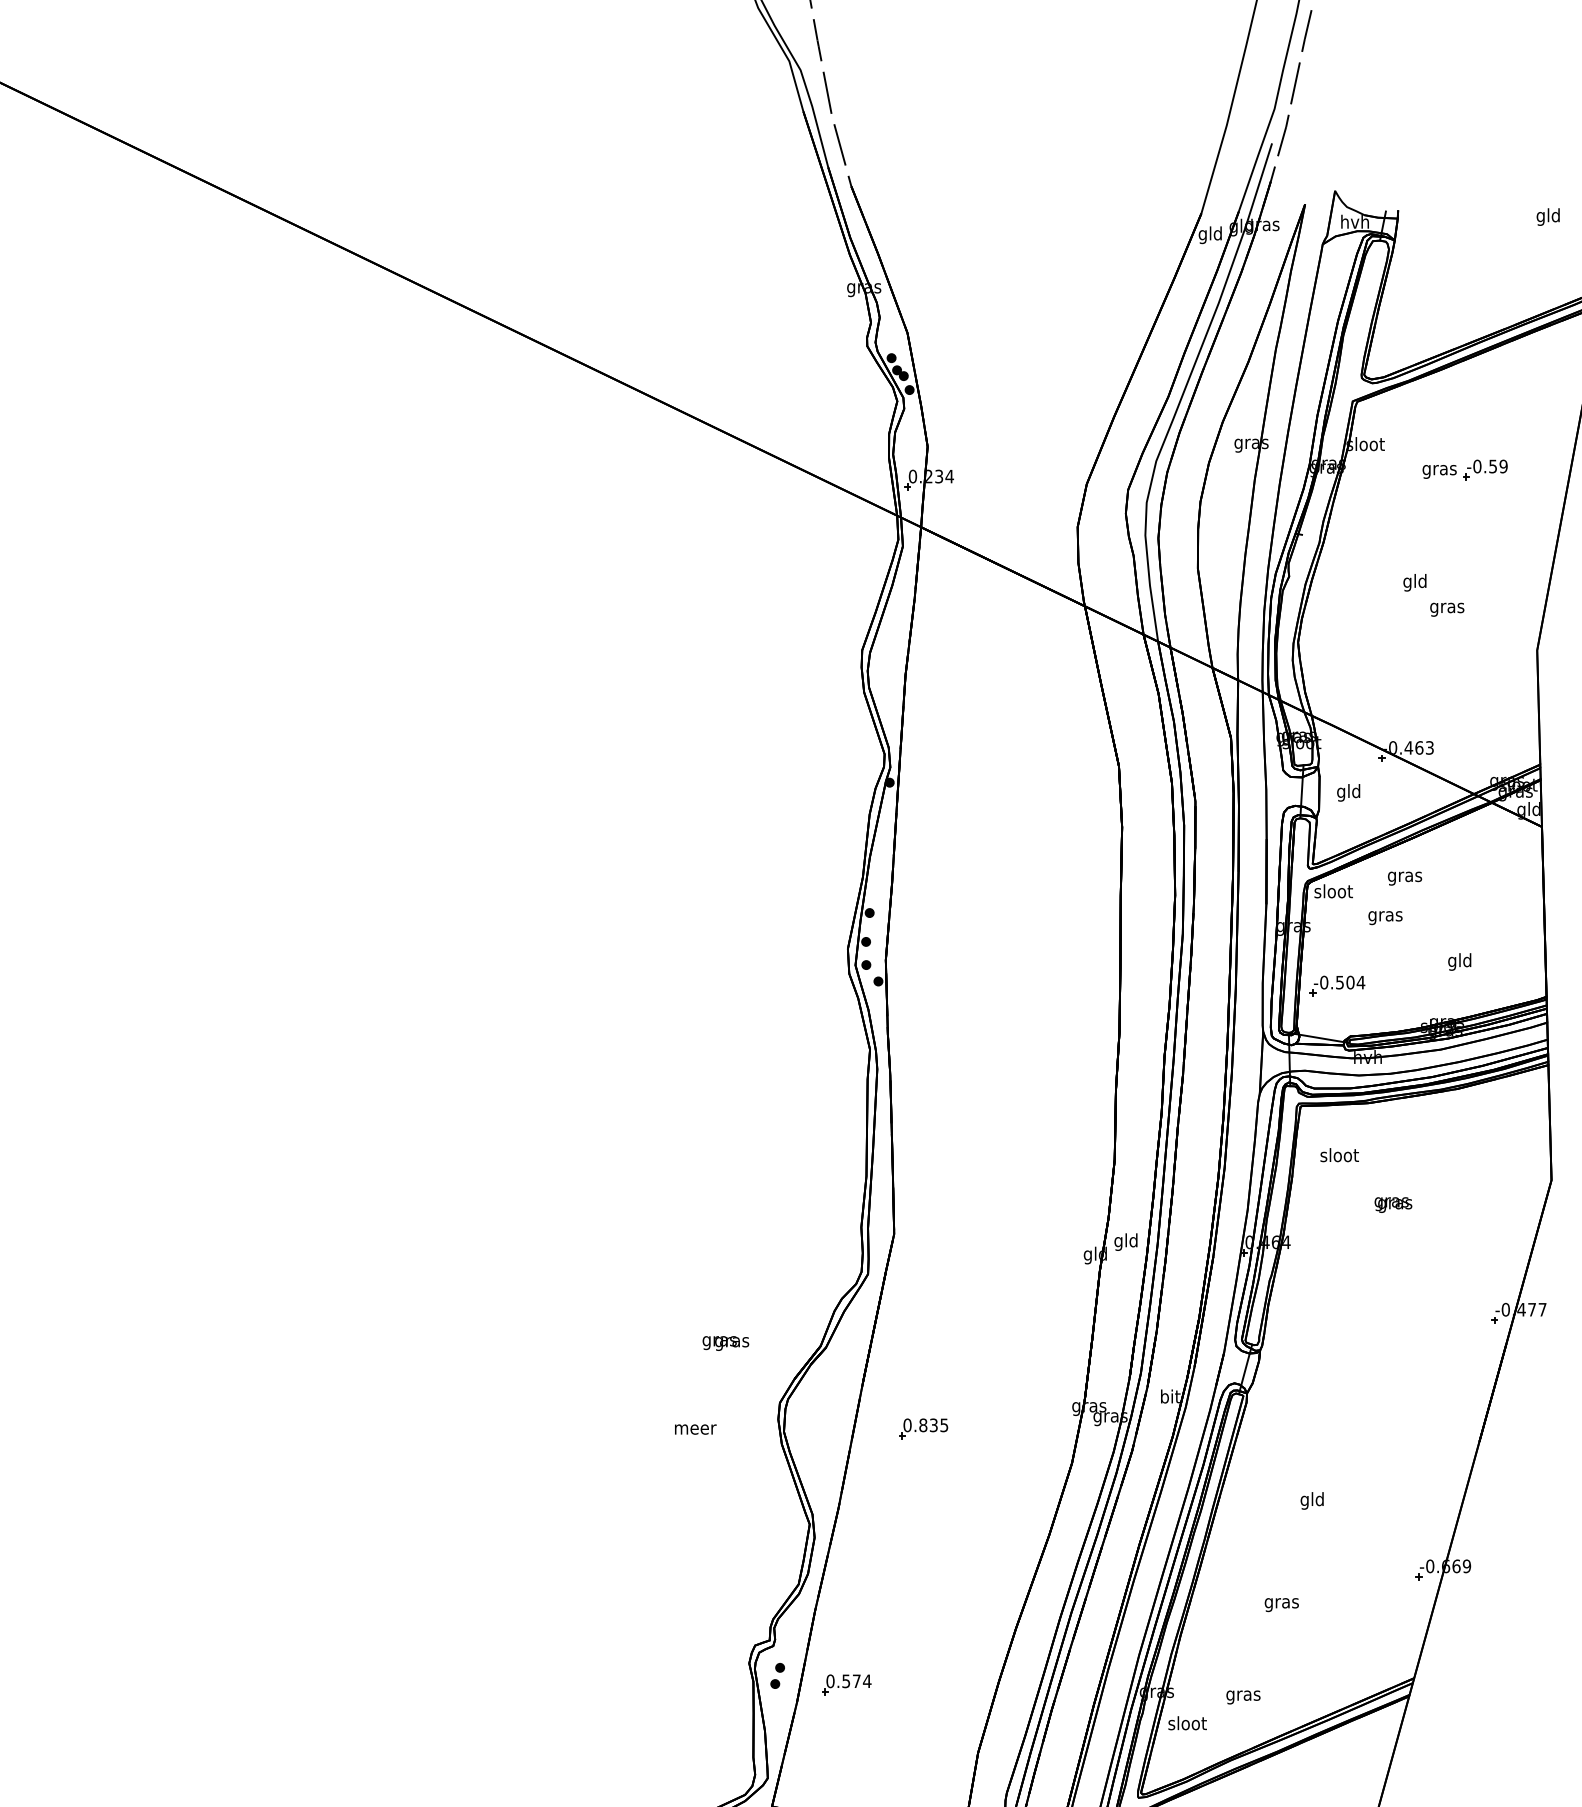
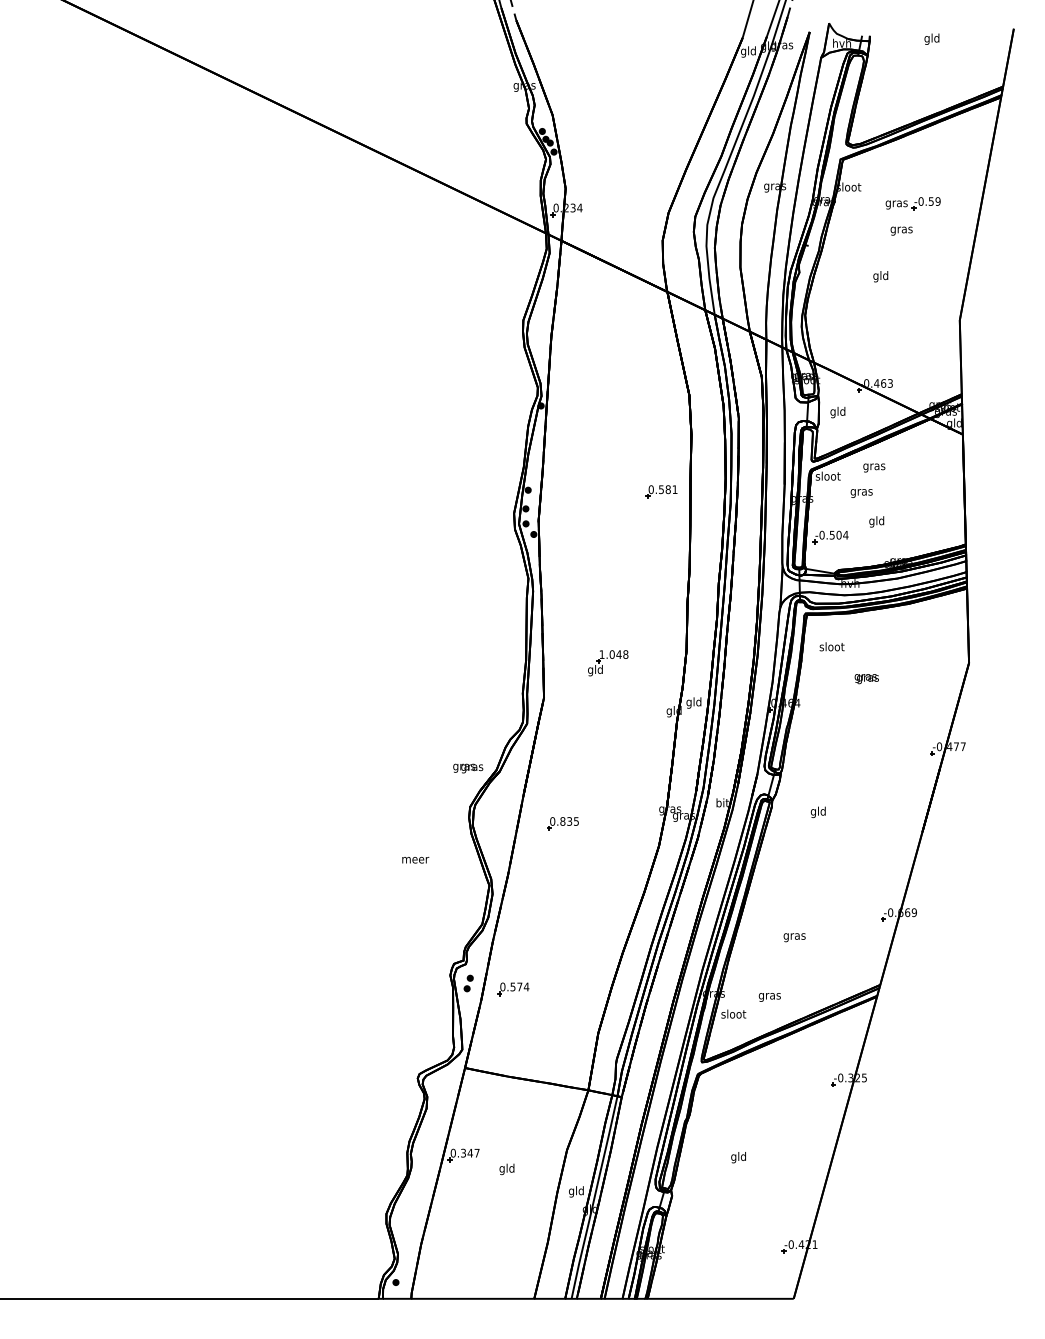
text: (1547, 215) -> (931, 38), moved
text: (1447, 608) -> (901, 230), moved
part: (1075, 914) -> (661, 491), added
text: (1459, 961) -> (876, 521), moved
part: (993, 1180) -> (608, 663), added
text: (726, 1343) -> (468, 768), moved
text: (695, 1428) -> (415, 859), moved
text: (1310, 1499) -> (817, 811), moved

